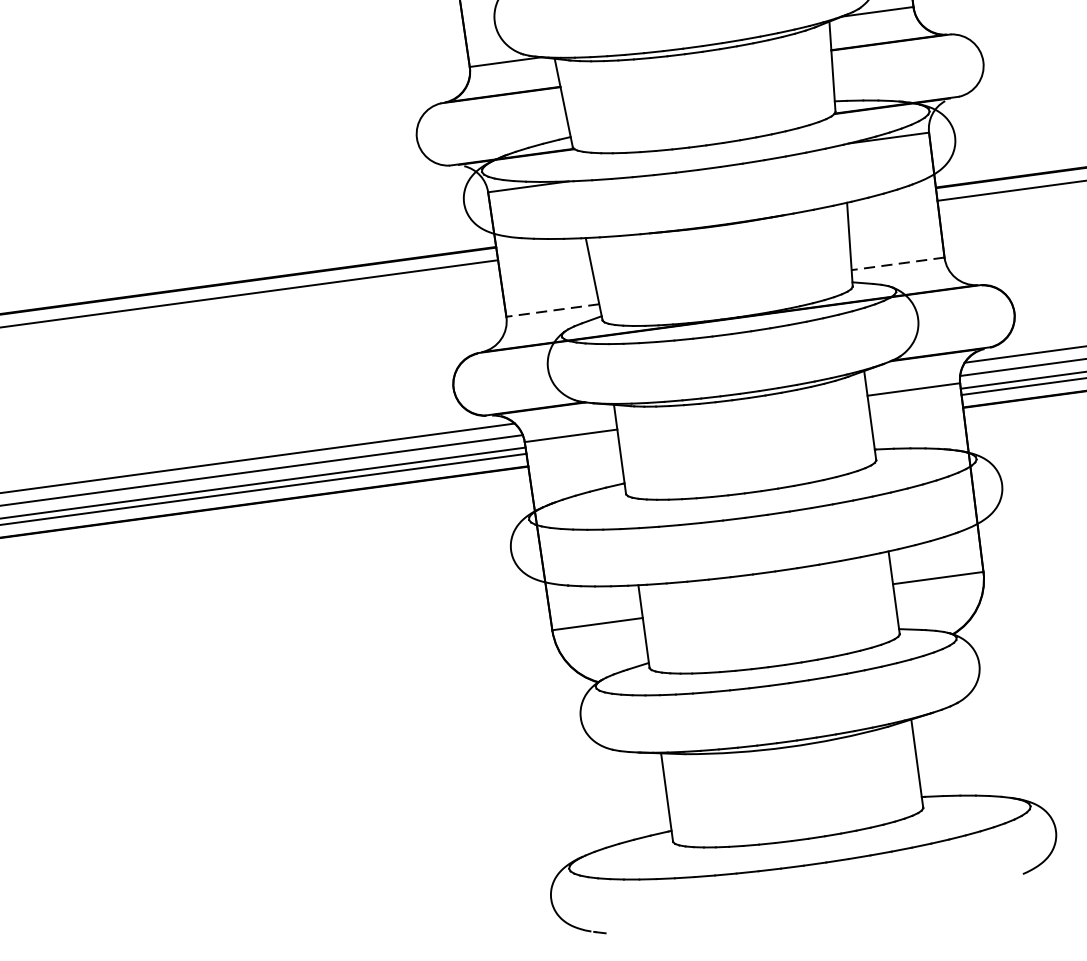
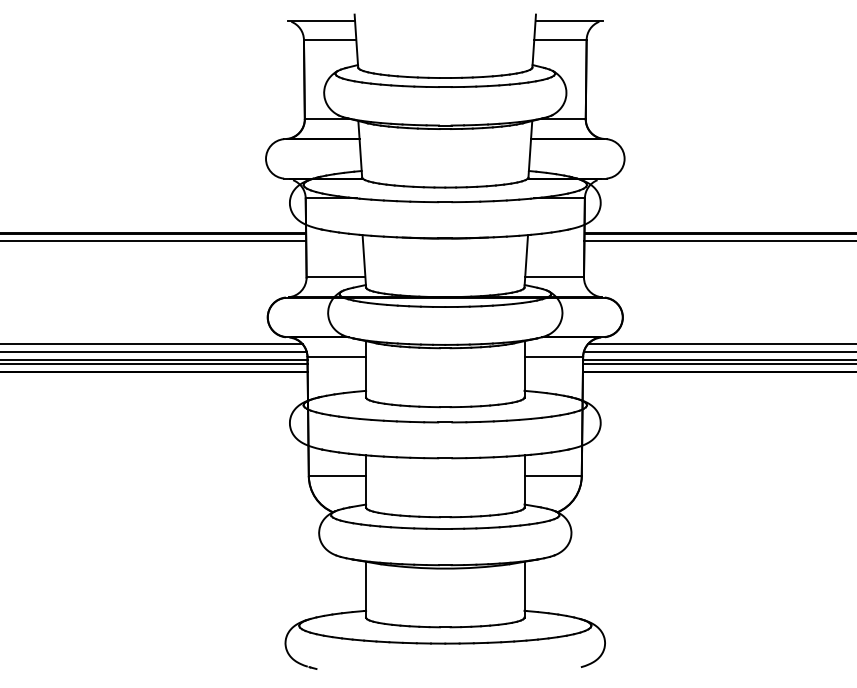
line: (897, 264) -> (554, 277), dashed -> solid
line: (552, 310) -> (335, 277), dashed -> solid

